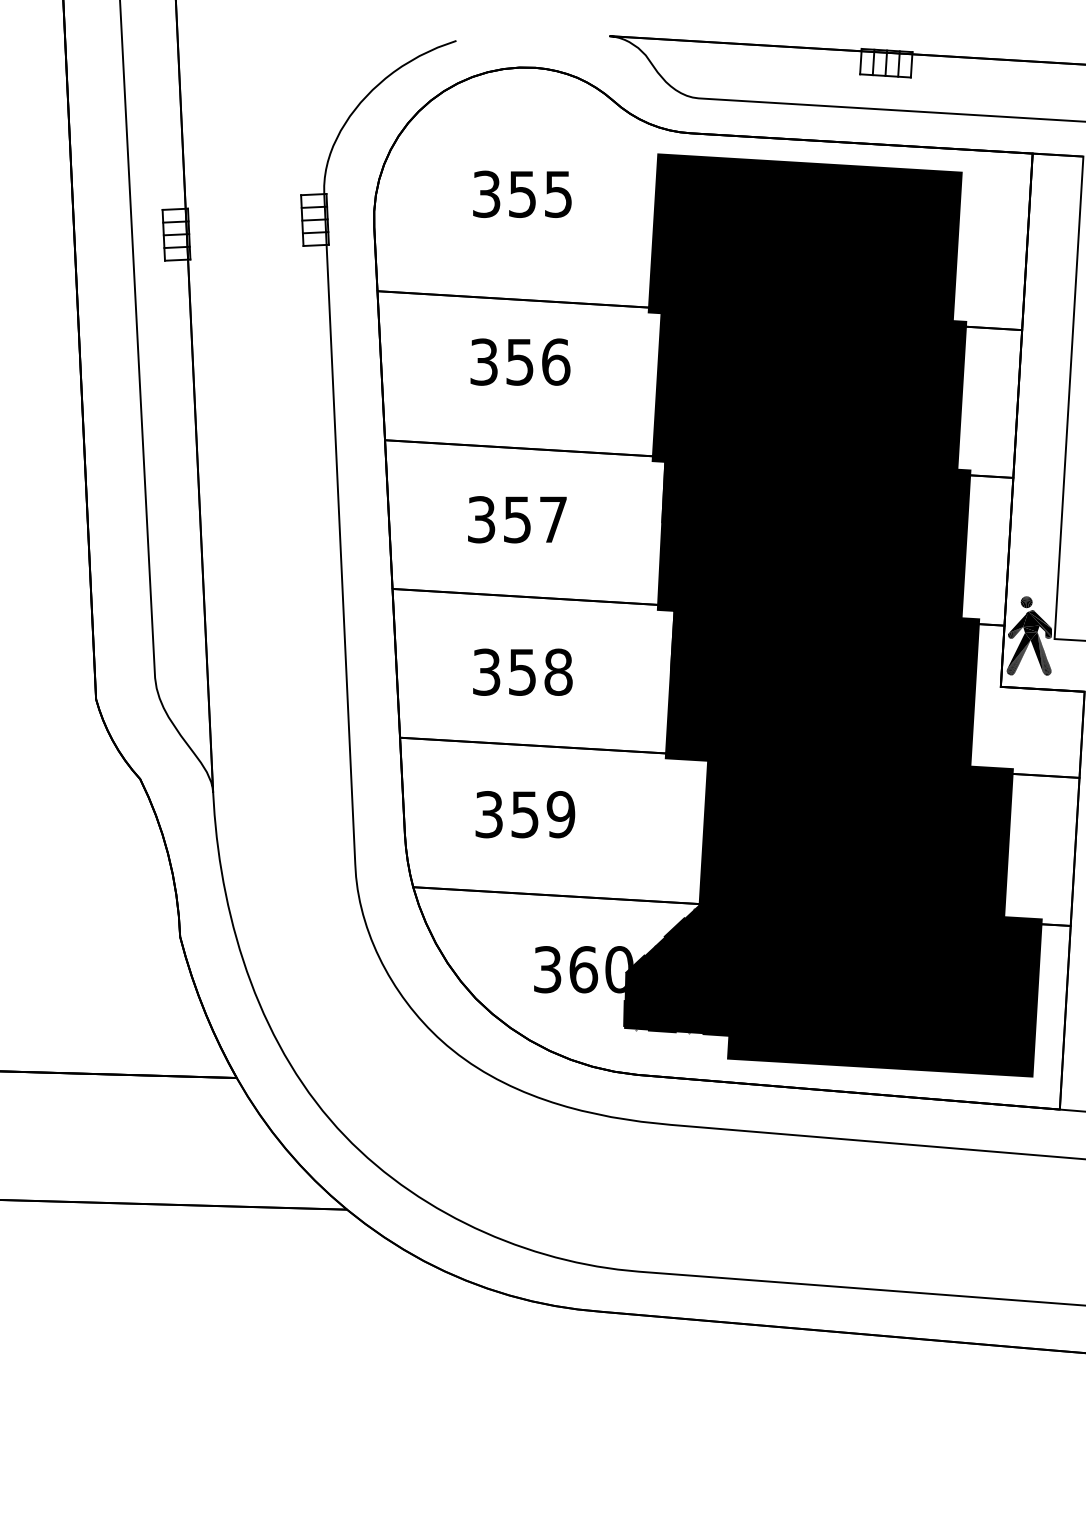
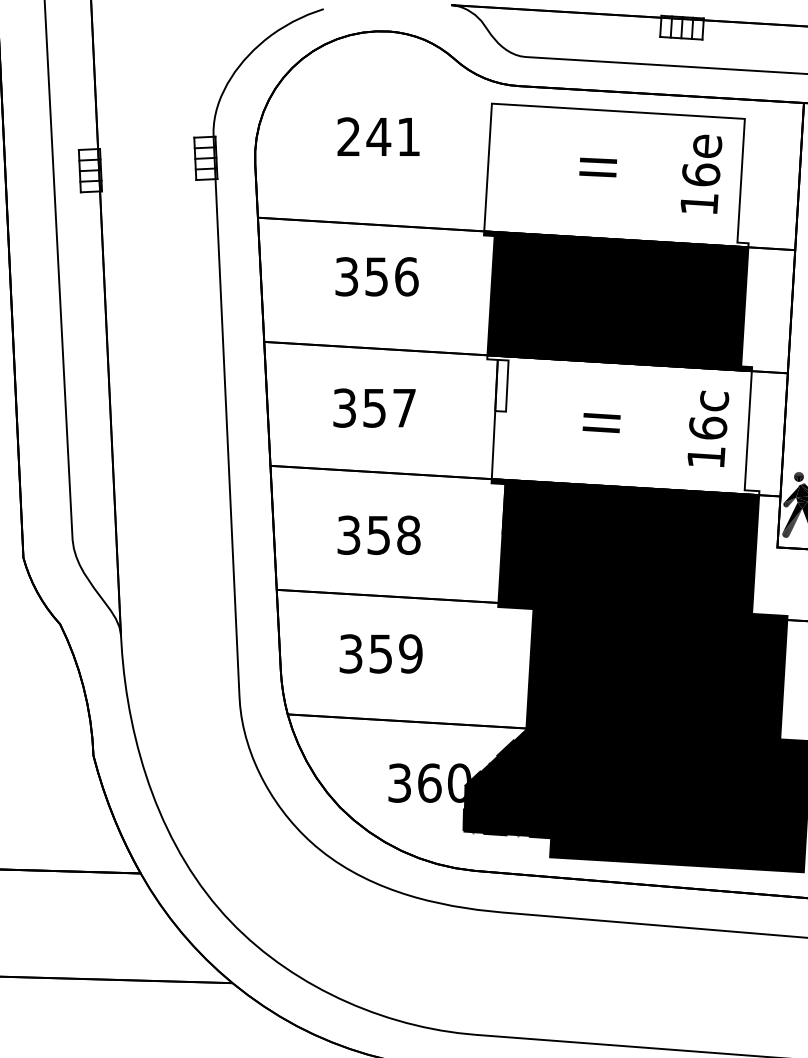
text: (522, 193) -> (378, 136), 355 -> 241
fill: (807, 240) -> (616, 175), removed
fill: (815, 540) -> (622, 425), removed

